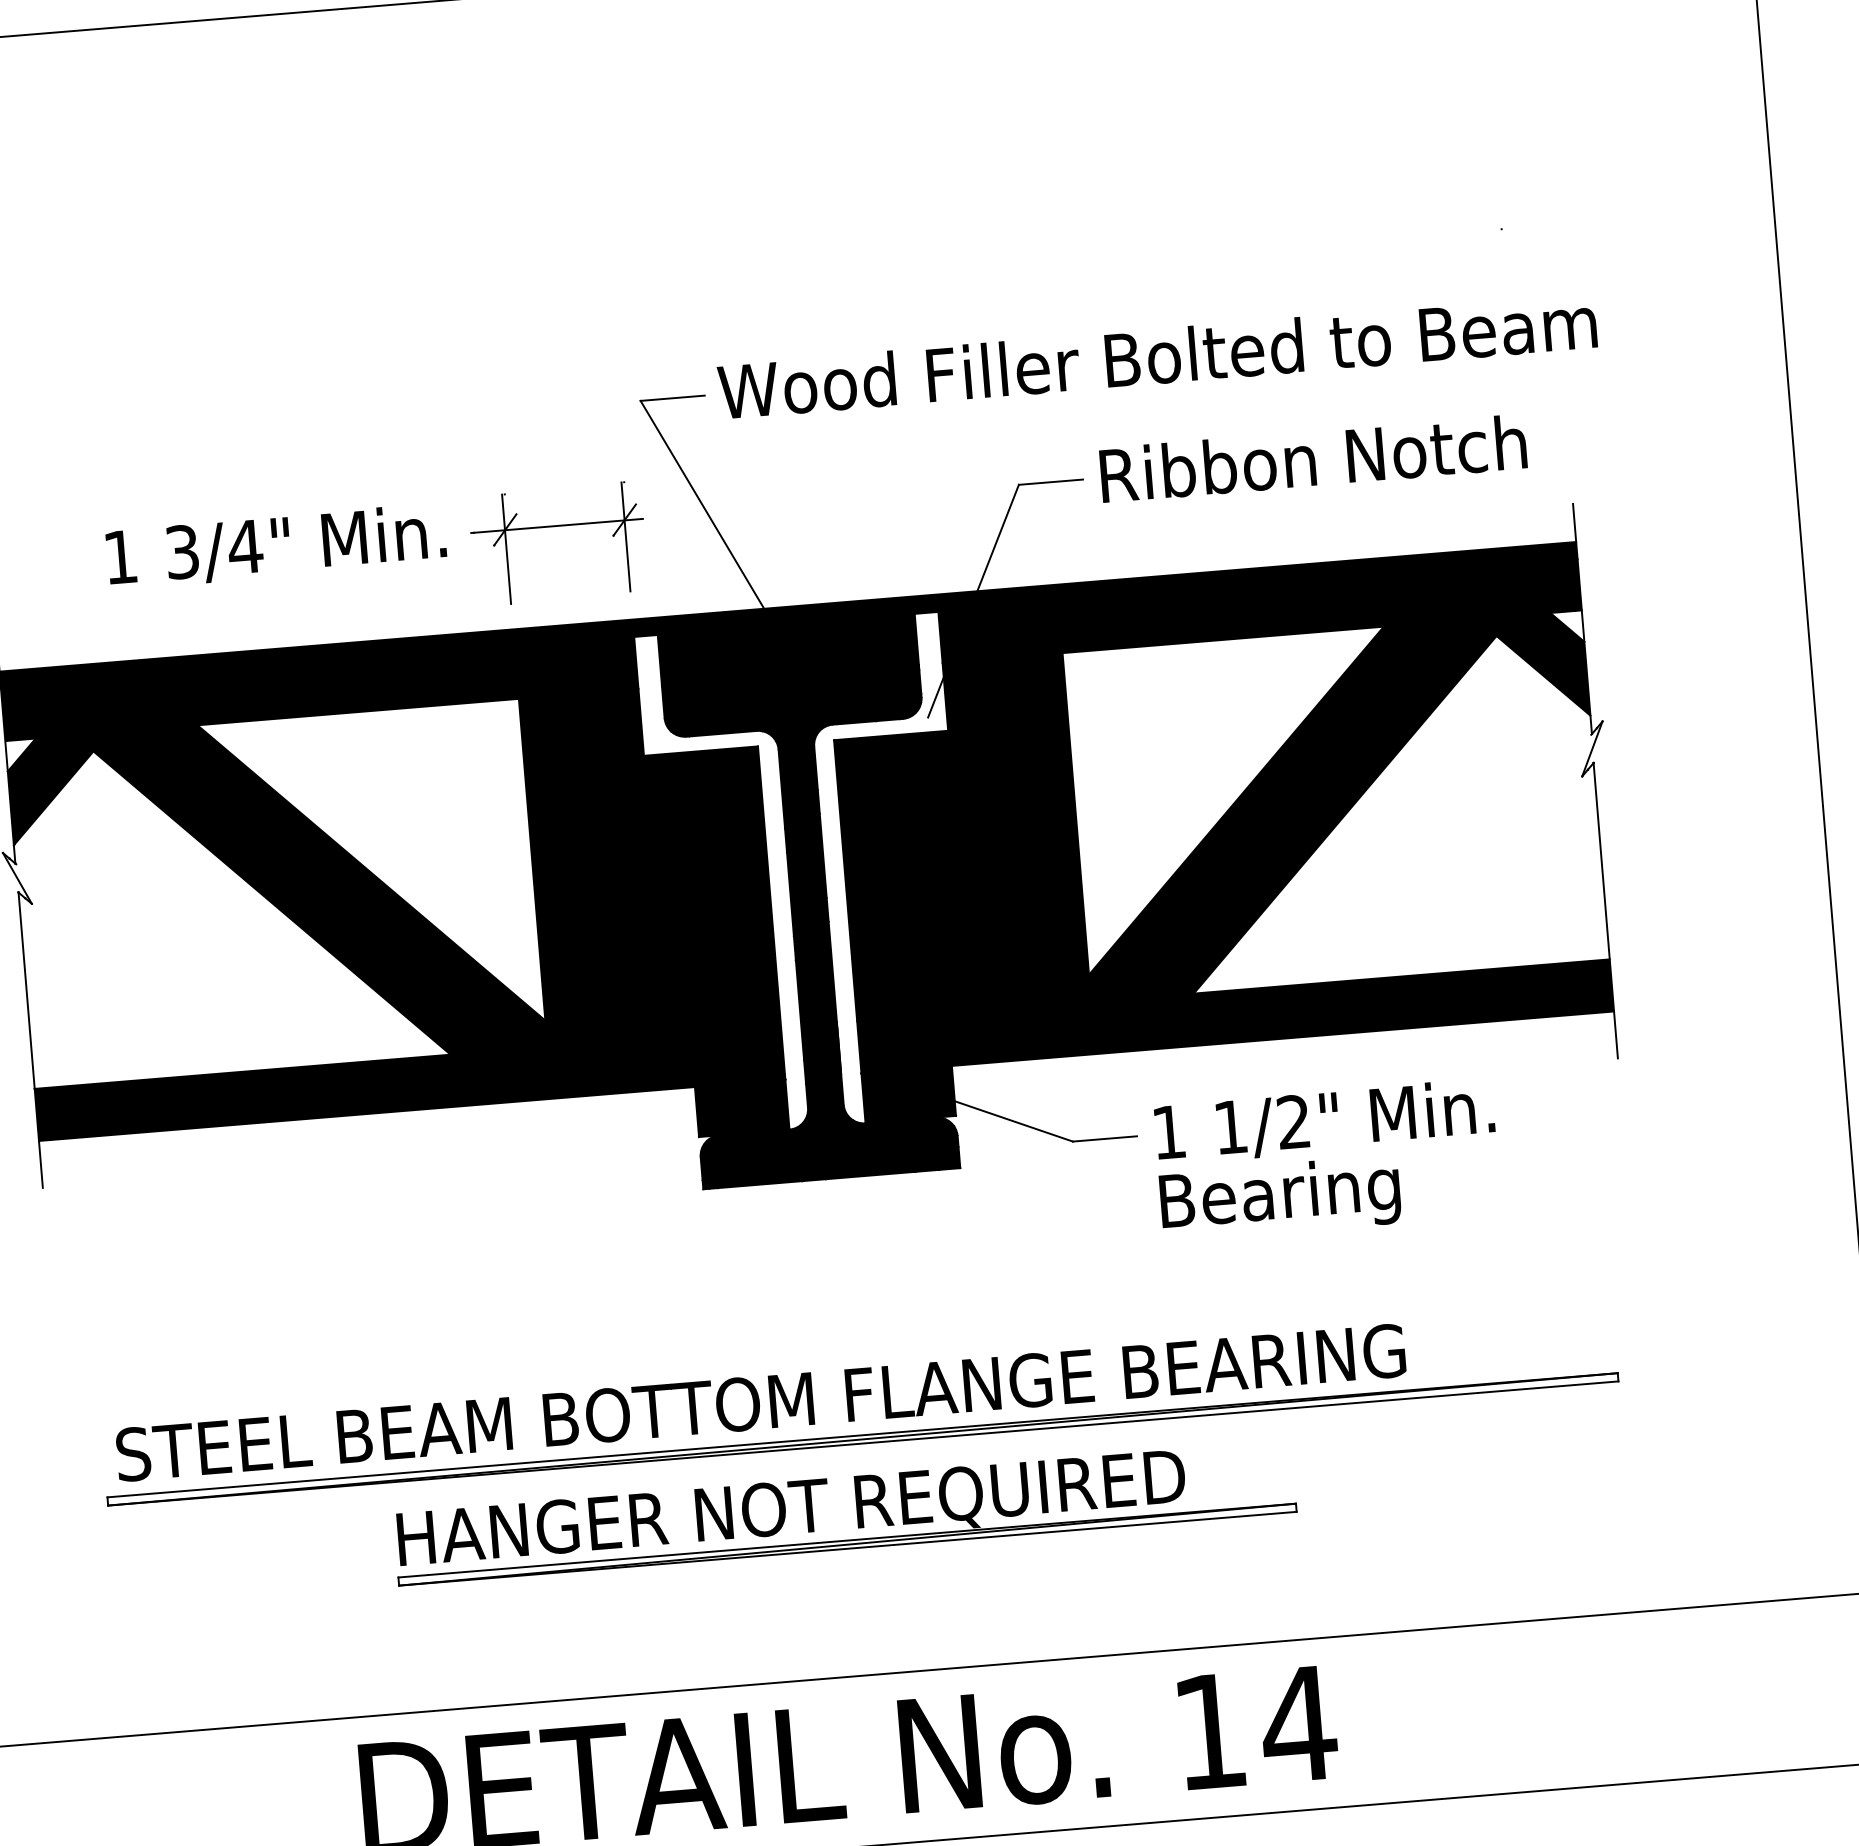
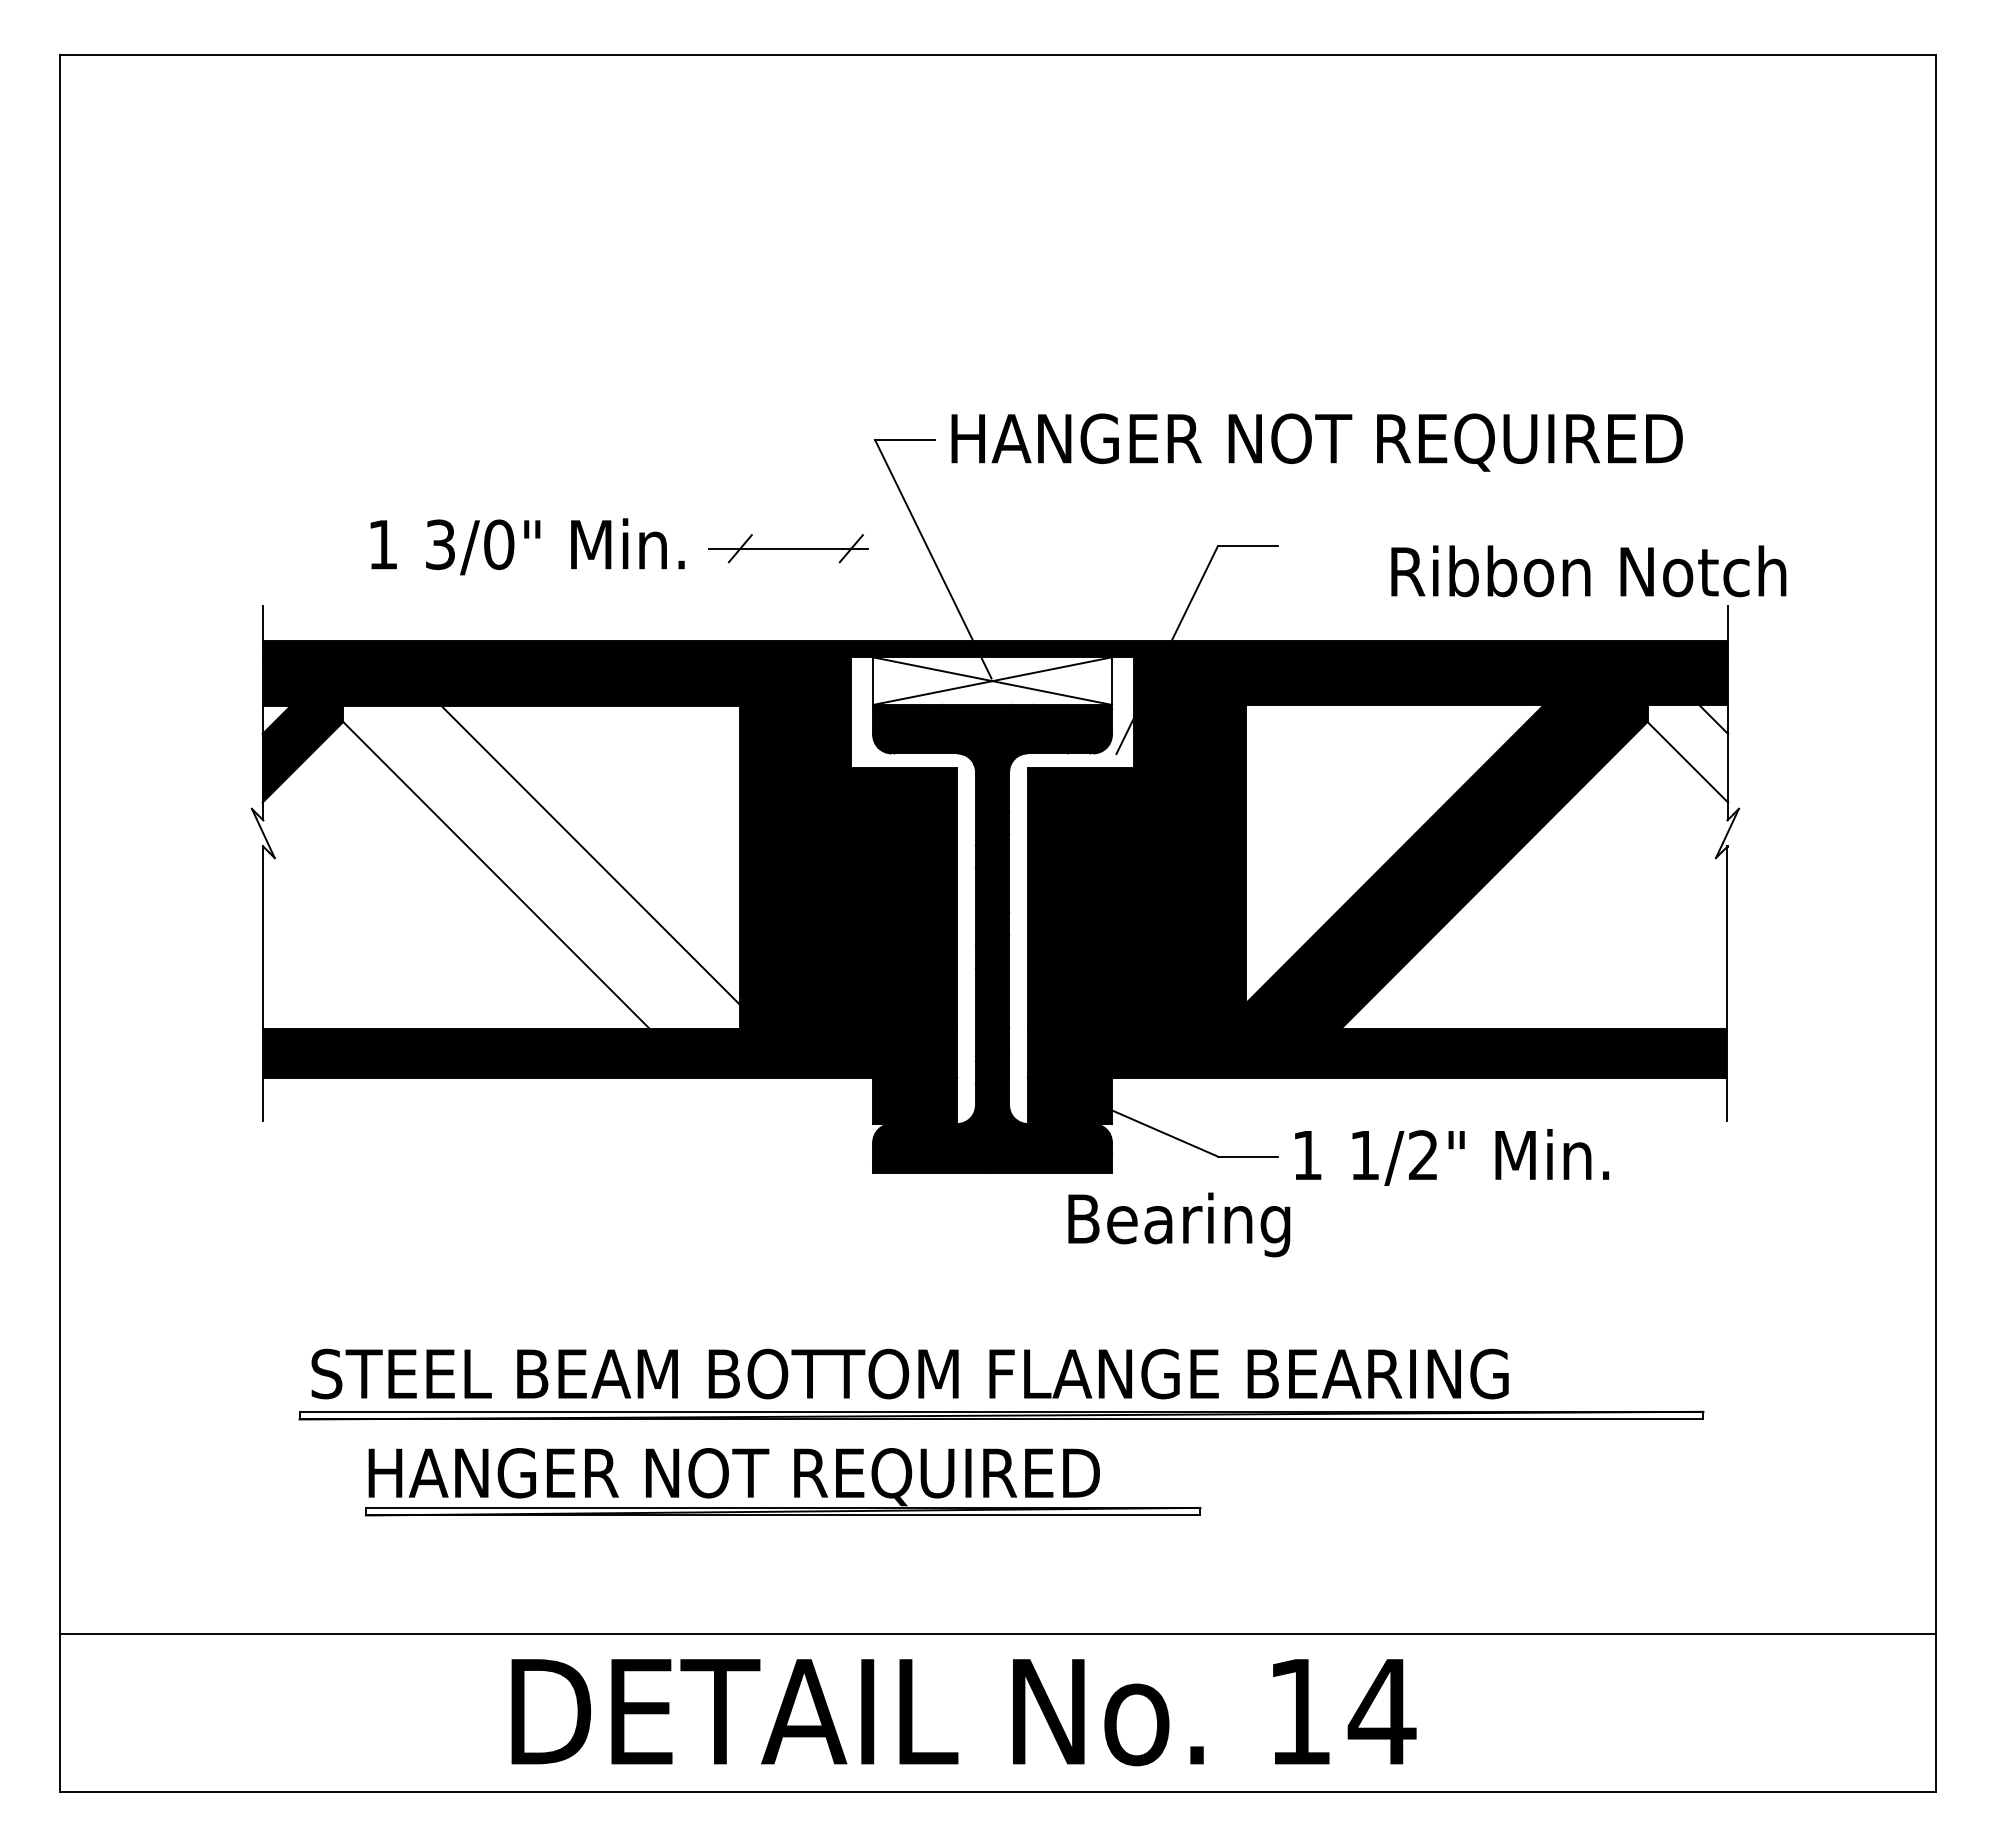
text: (1157, 360) -> (1355, 441), Wood Filler Bolted to Beam -> HANGER NOT REQUIRED
text: (1313, 458) -> (1588, 571), moved
line: (626, 537) -> (851, 564), removed
text: (244, 546) -> (498, 544), 3/4" -> 3/0"
line: (507, 548) -> (740, 566), removed
fill: (788, 649) -> (992, 680), removed
fill: (1542, 666) -> (1687, 753), removed
fill: (319, 890) -> (541, 867), removed
text: (1280, 1198) -> (1179, 1224), moved
part: (857, 1512) -> (794, 1482), moved

